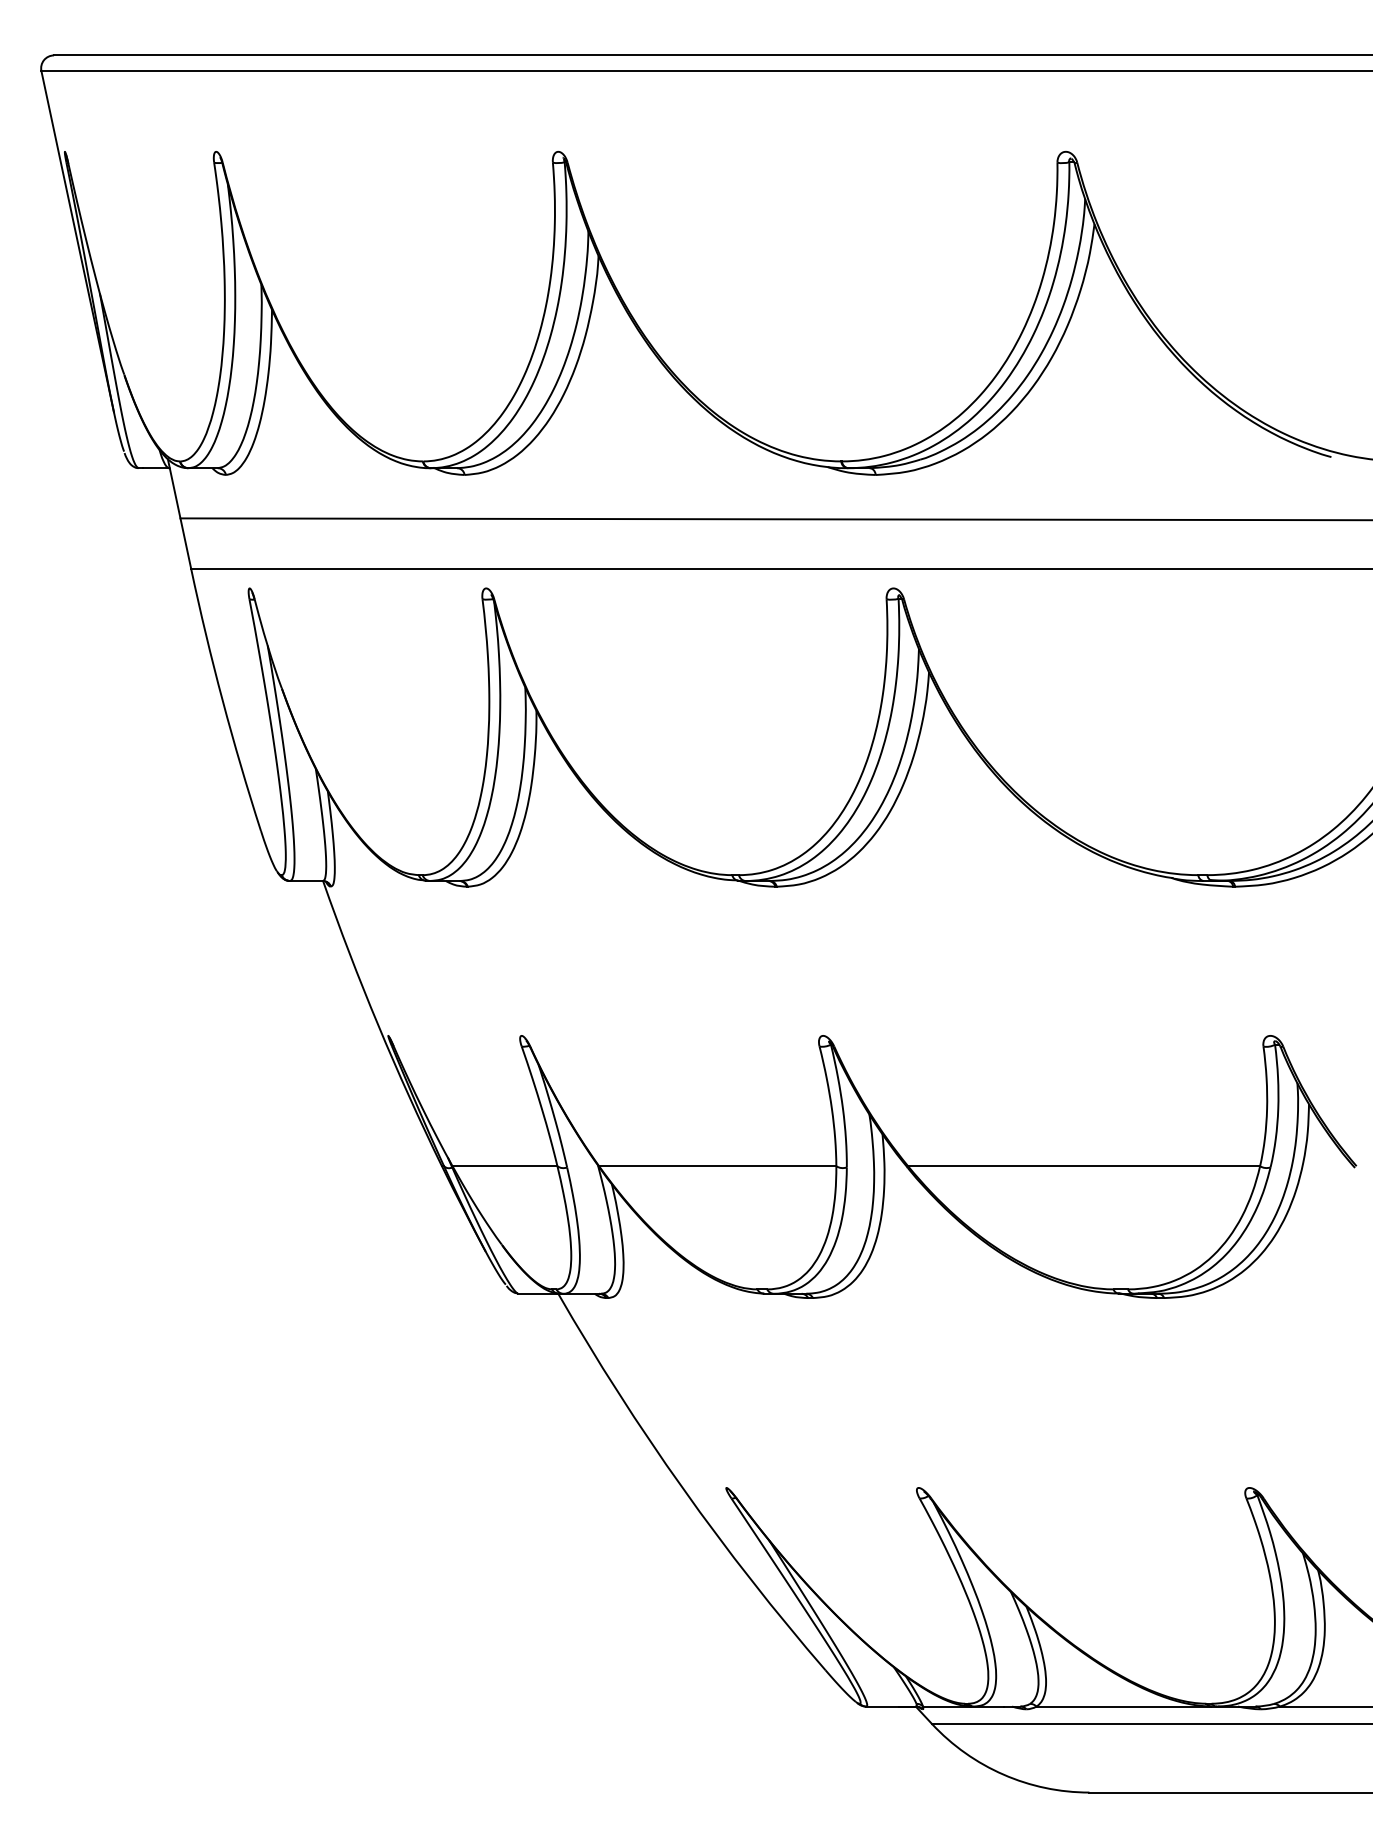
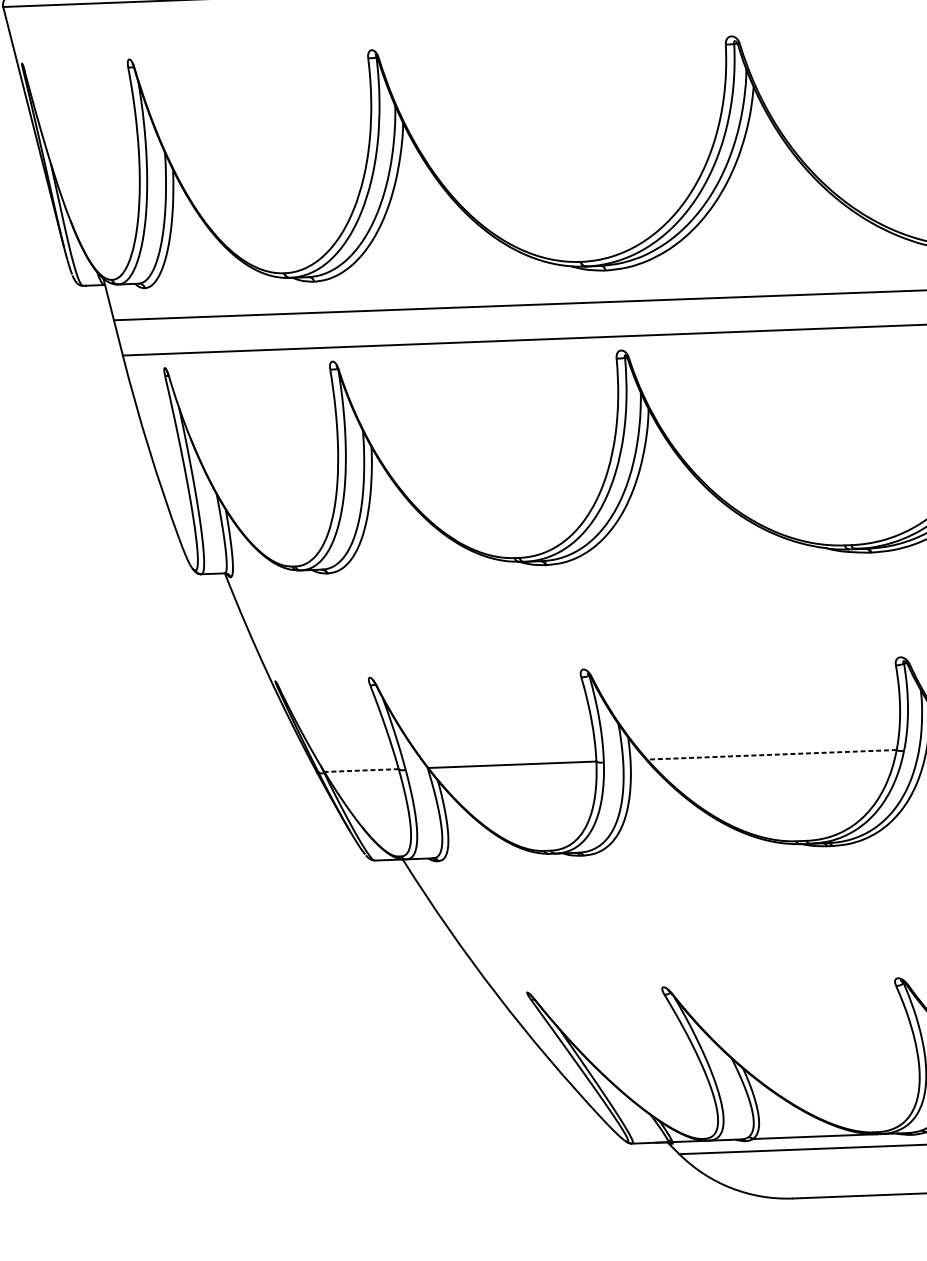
line: (504, 1166) -> (361, 770), solid -> dashed
line: (1084, 1166) -> (772, 754), solid -> dashed

